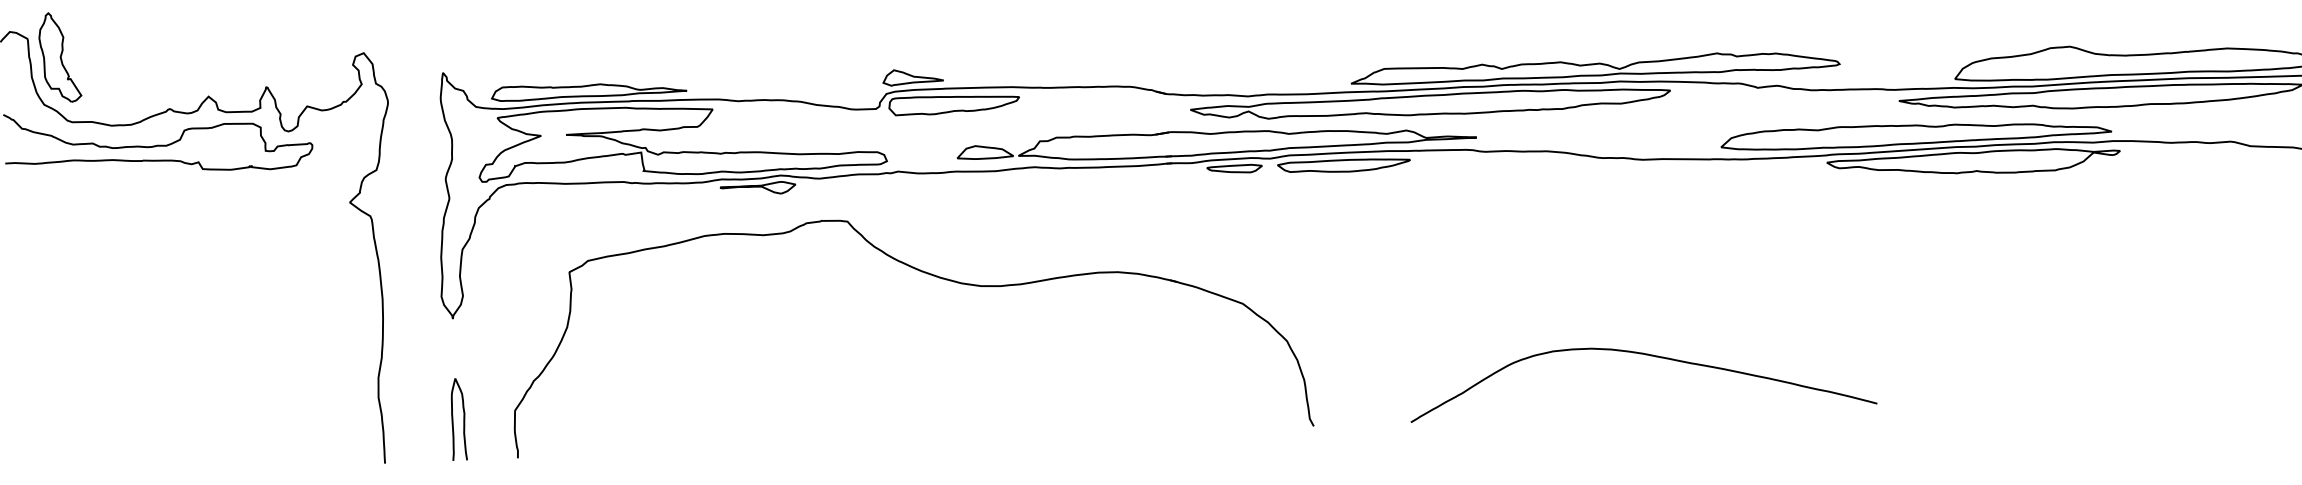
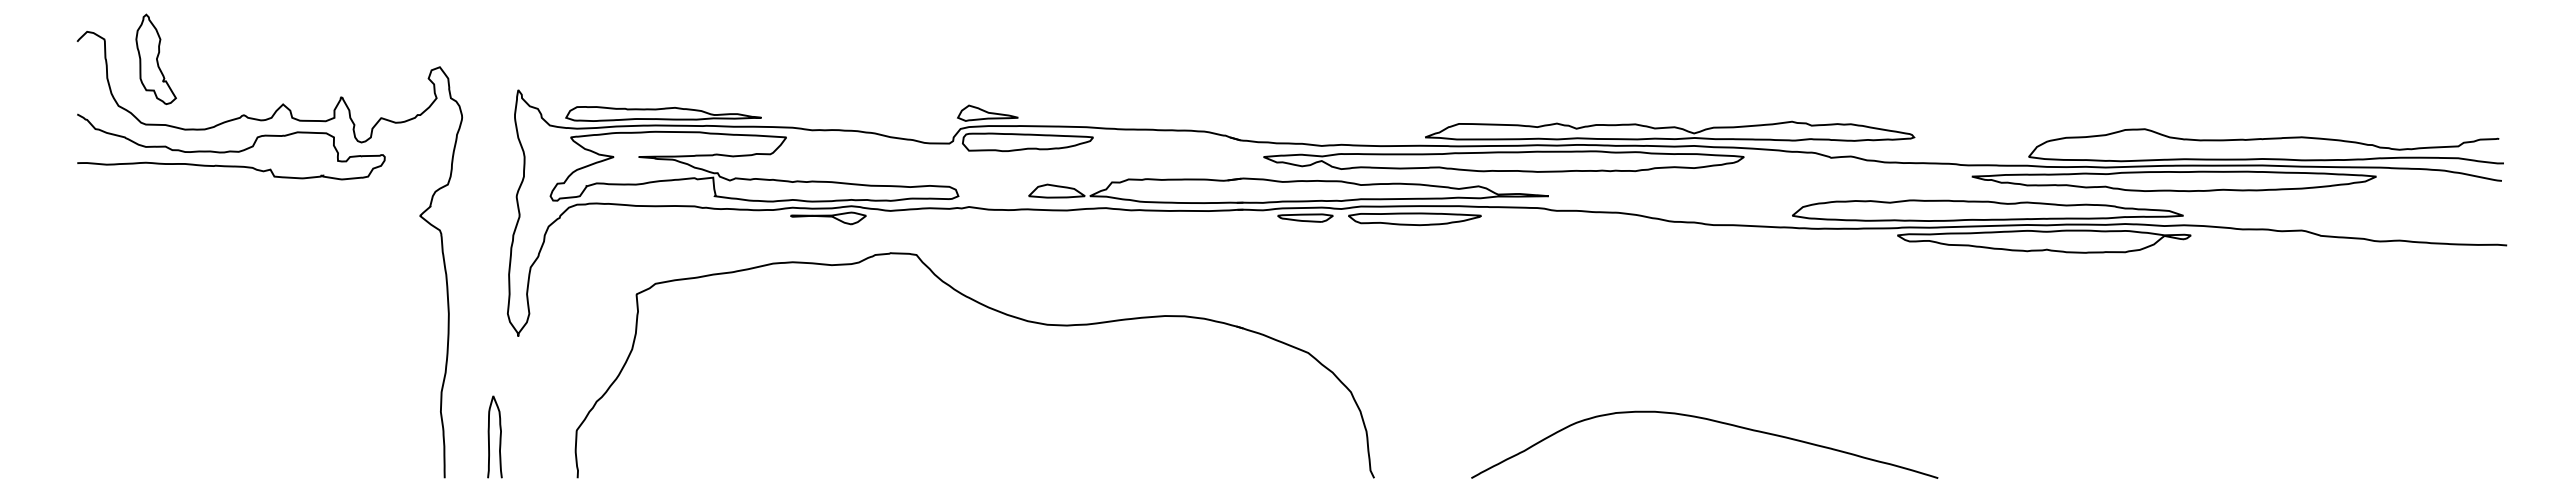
part: (59, 57) -> (155, 59), moved
curve: (453, 419) -> (489, 436), moved

